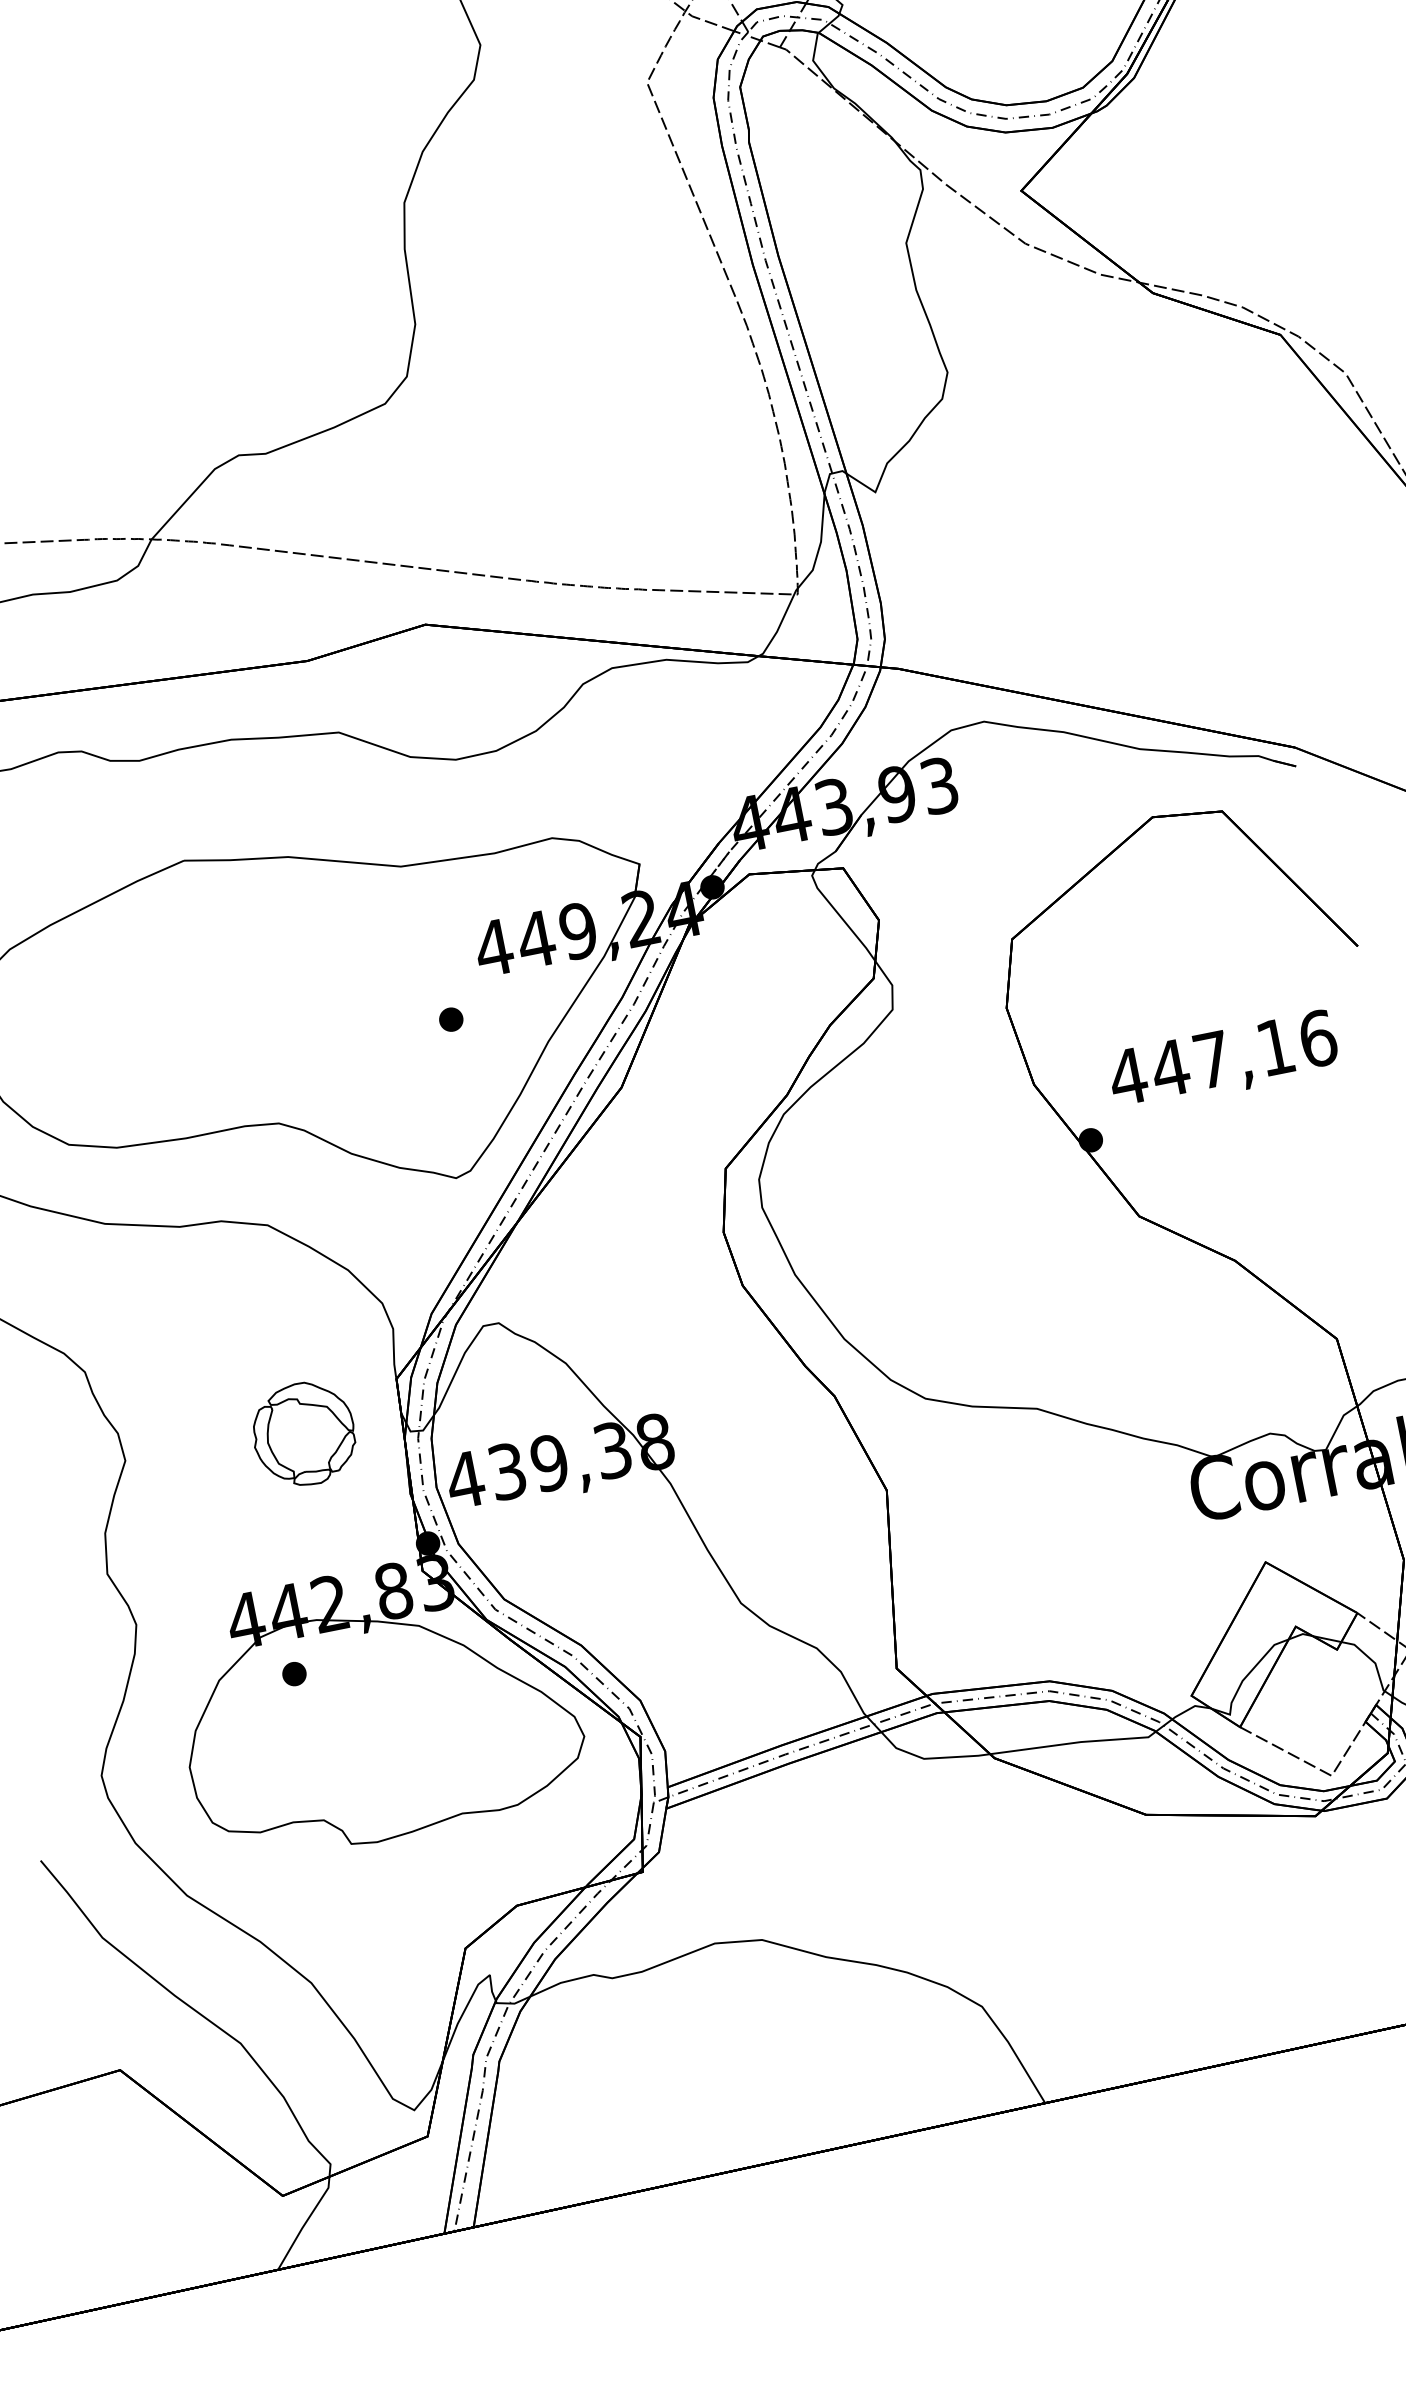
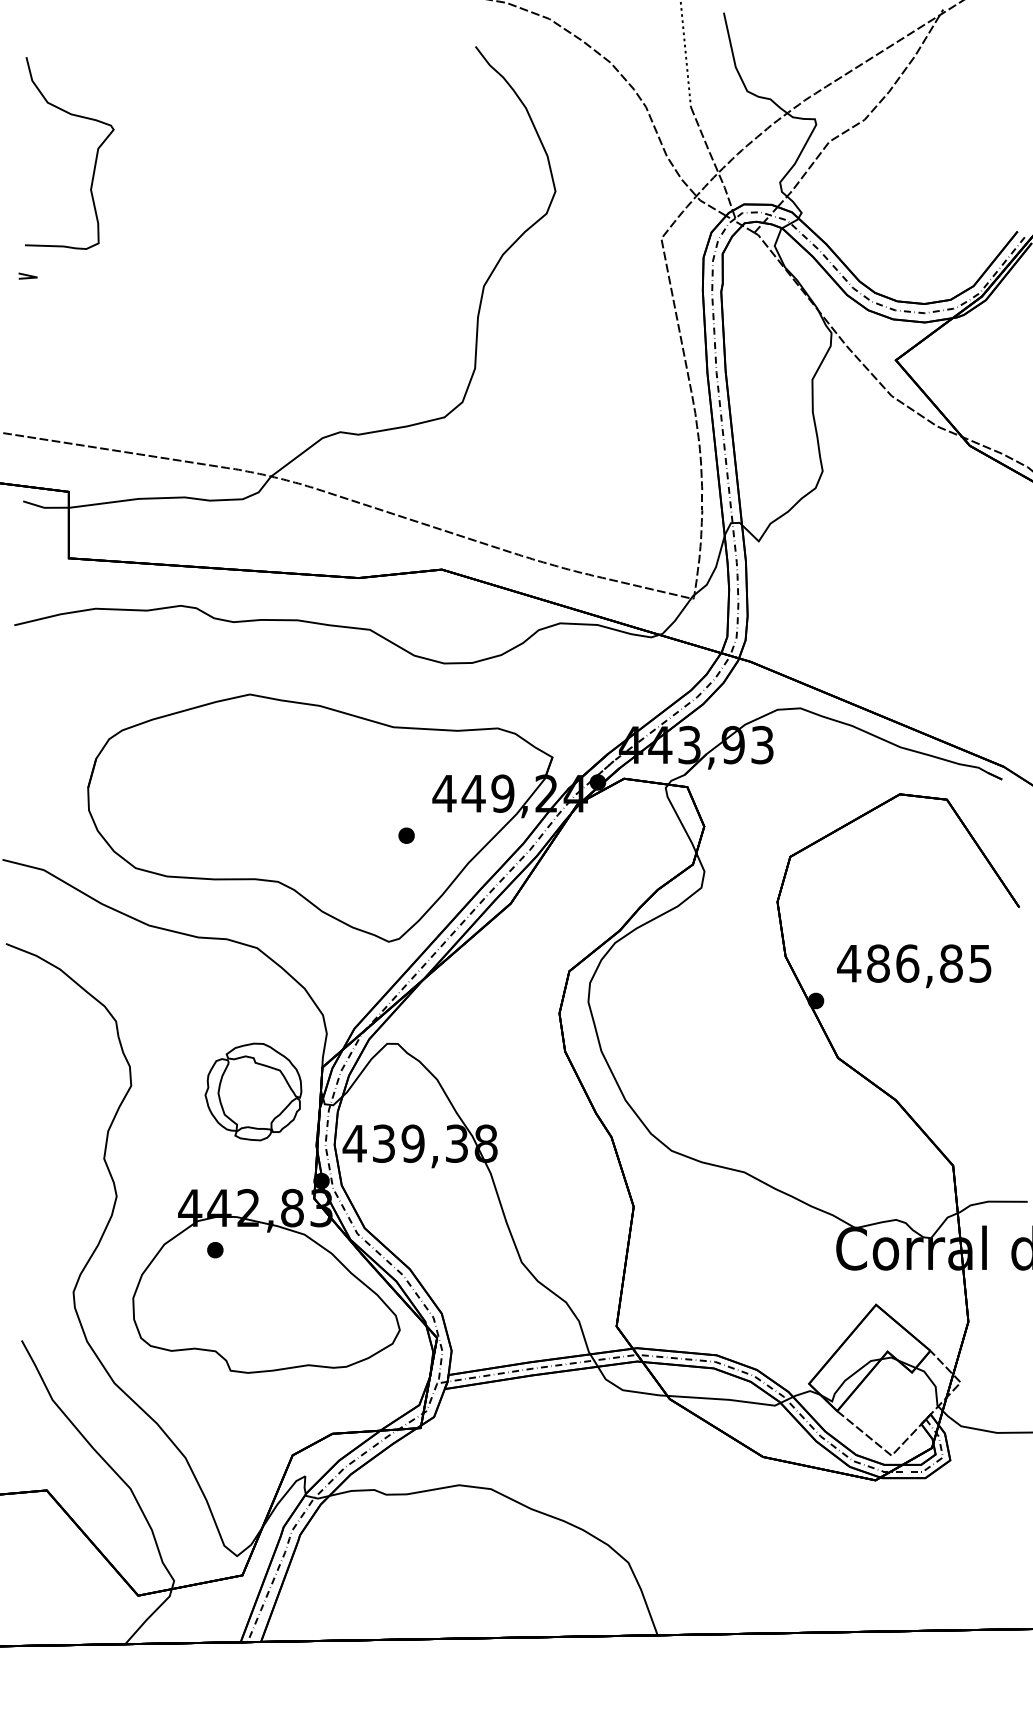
text: (1244, 1053) -> (929, 963), 447,16 -> 486,85
part: (303, 1433) -> (253, 1091), size x1.4

